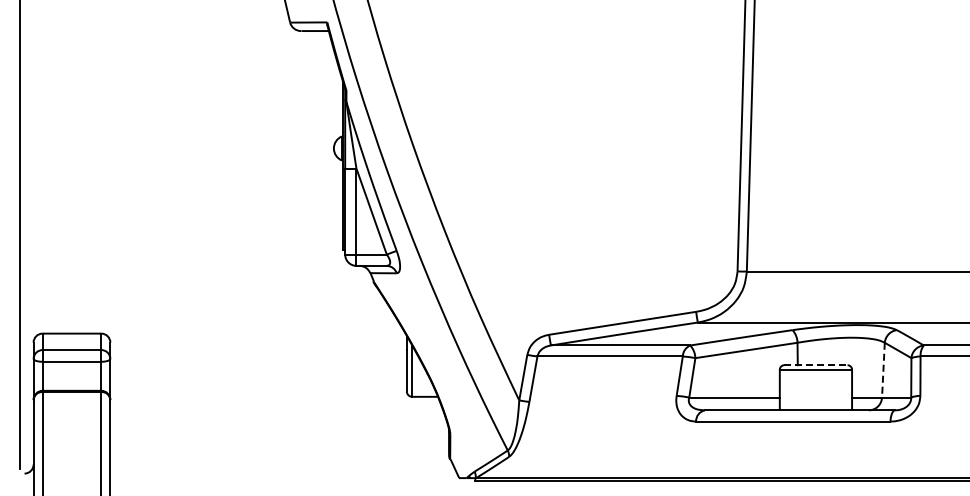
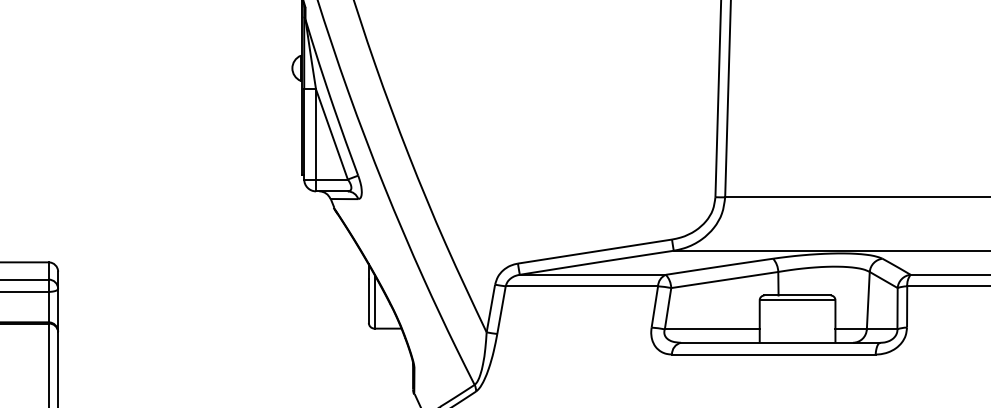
line: (815, 365) -> (797, 295), dashed -> solid
line: (883, 370) -> (868, 301), dashed -> solid

